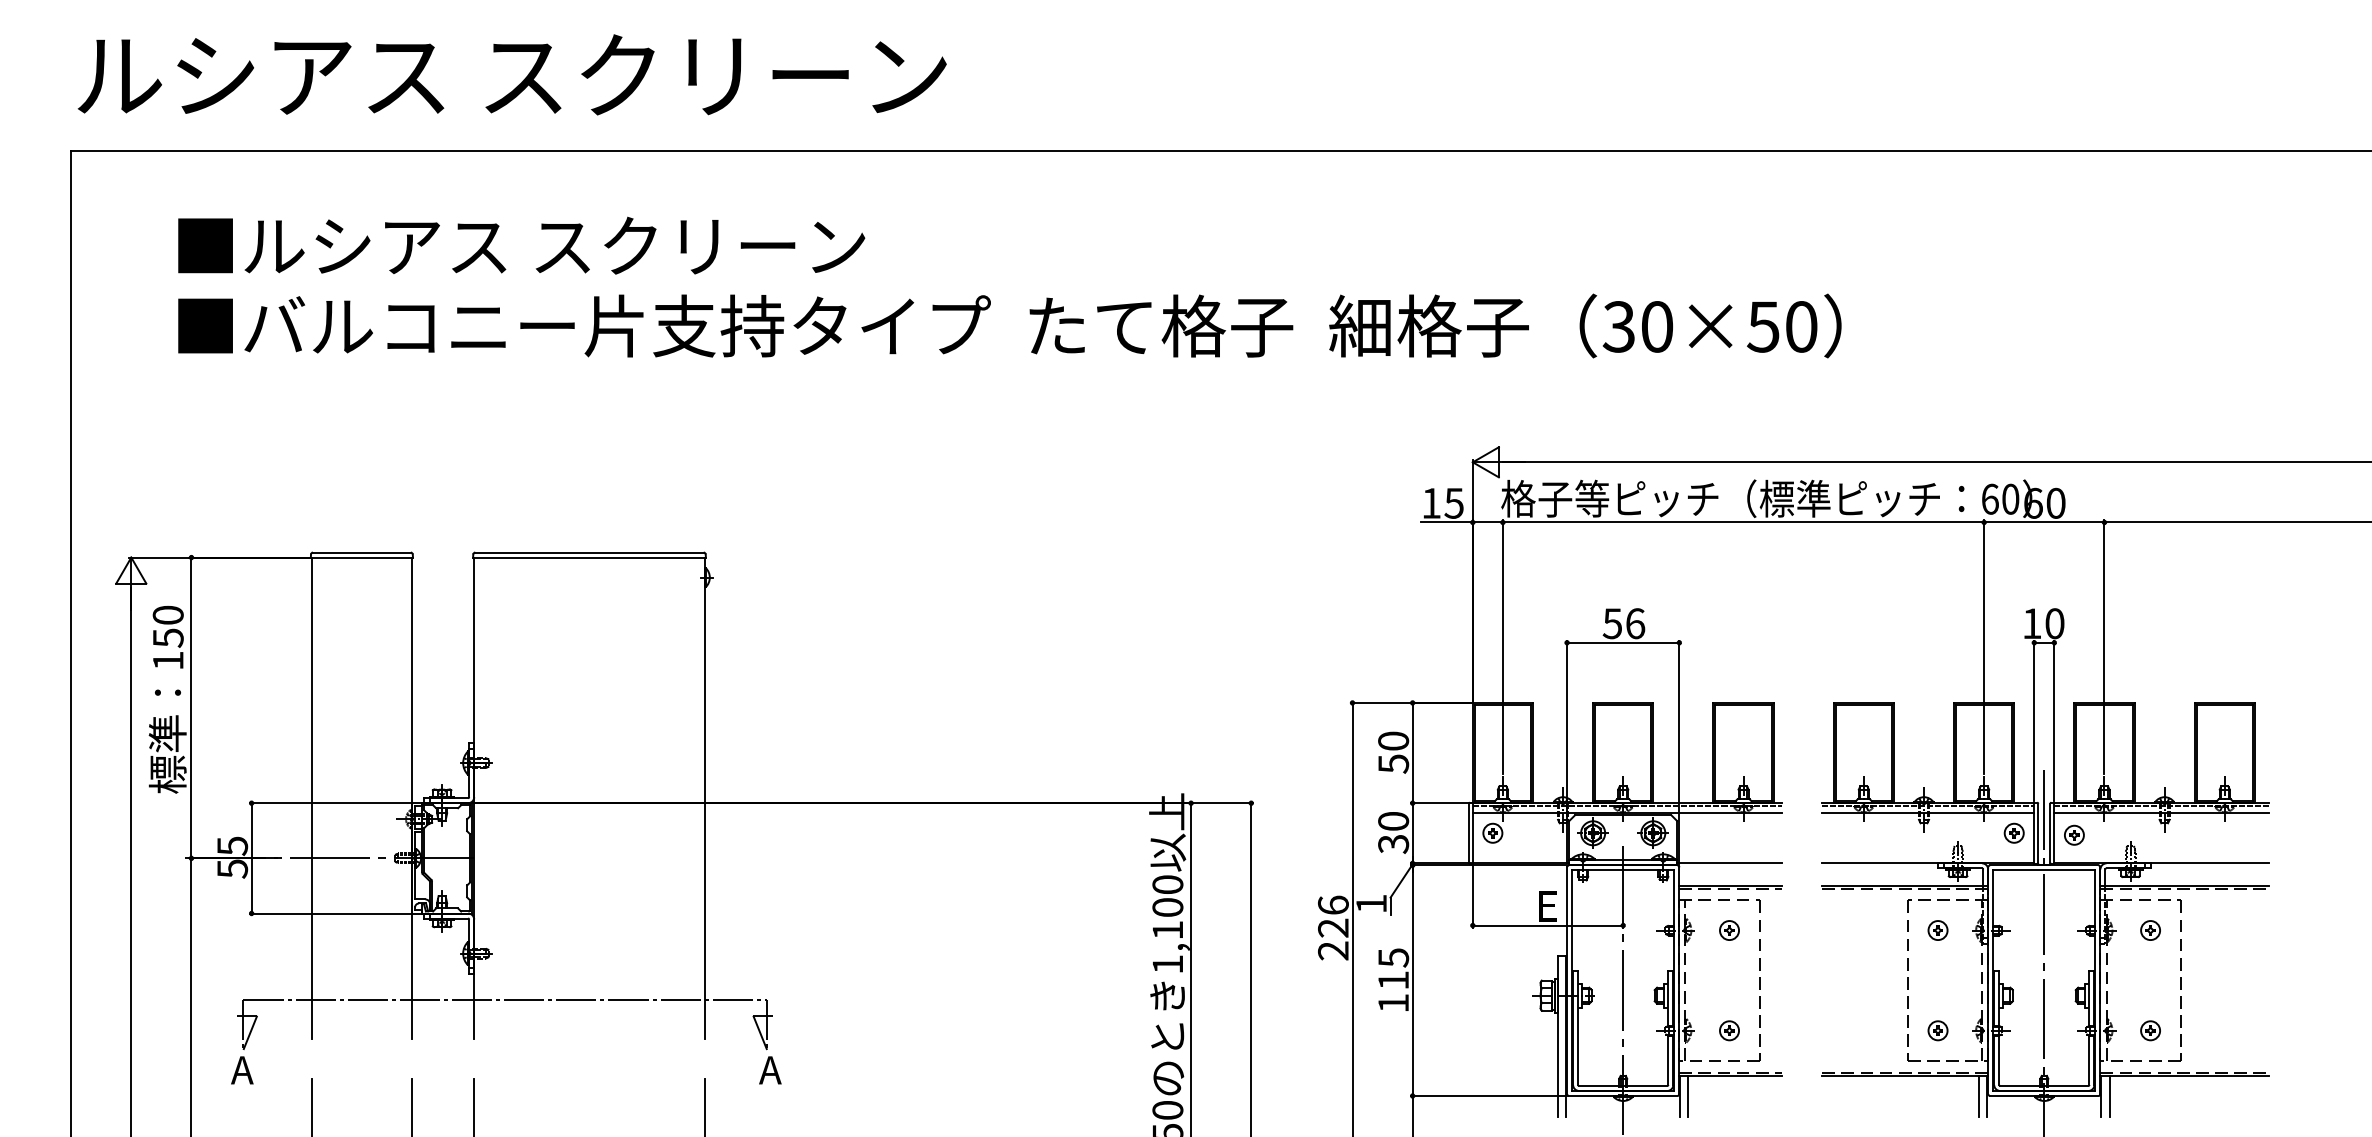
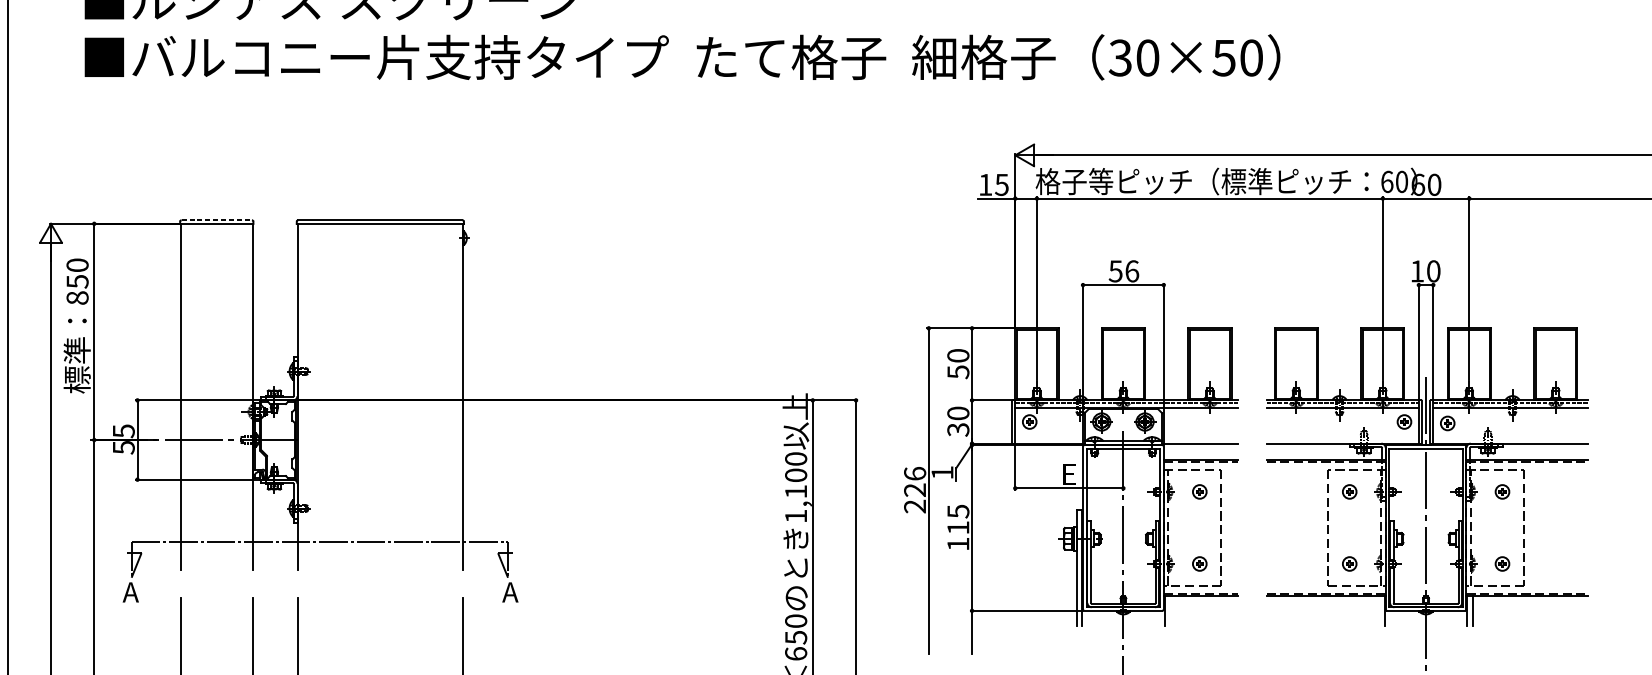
line: (361, 552) -> (216, 220), solid -> dashed
text: (167, 660) -> (77, 297), 150 -> 850
line: (1688, 1096) -> (1170, 611), removed
line: (1979, 1096) -> (1379, 611), removed

